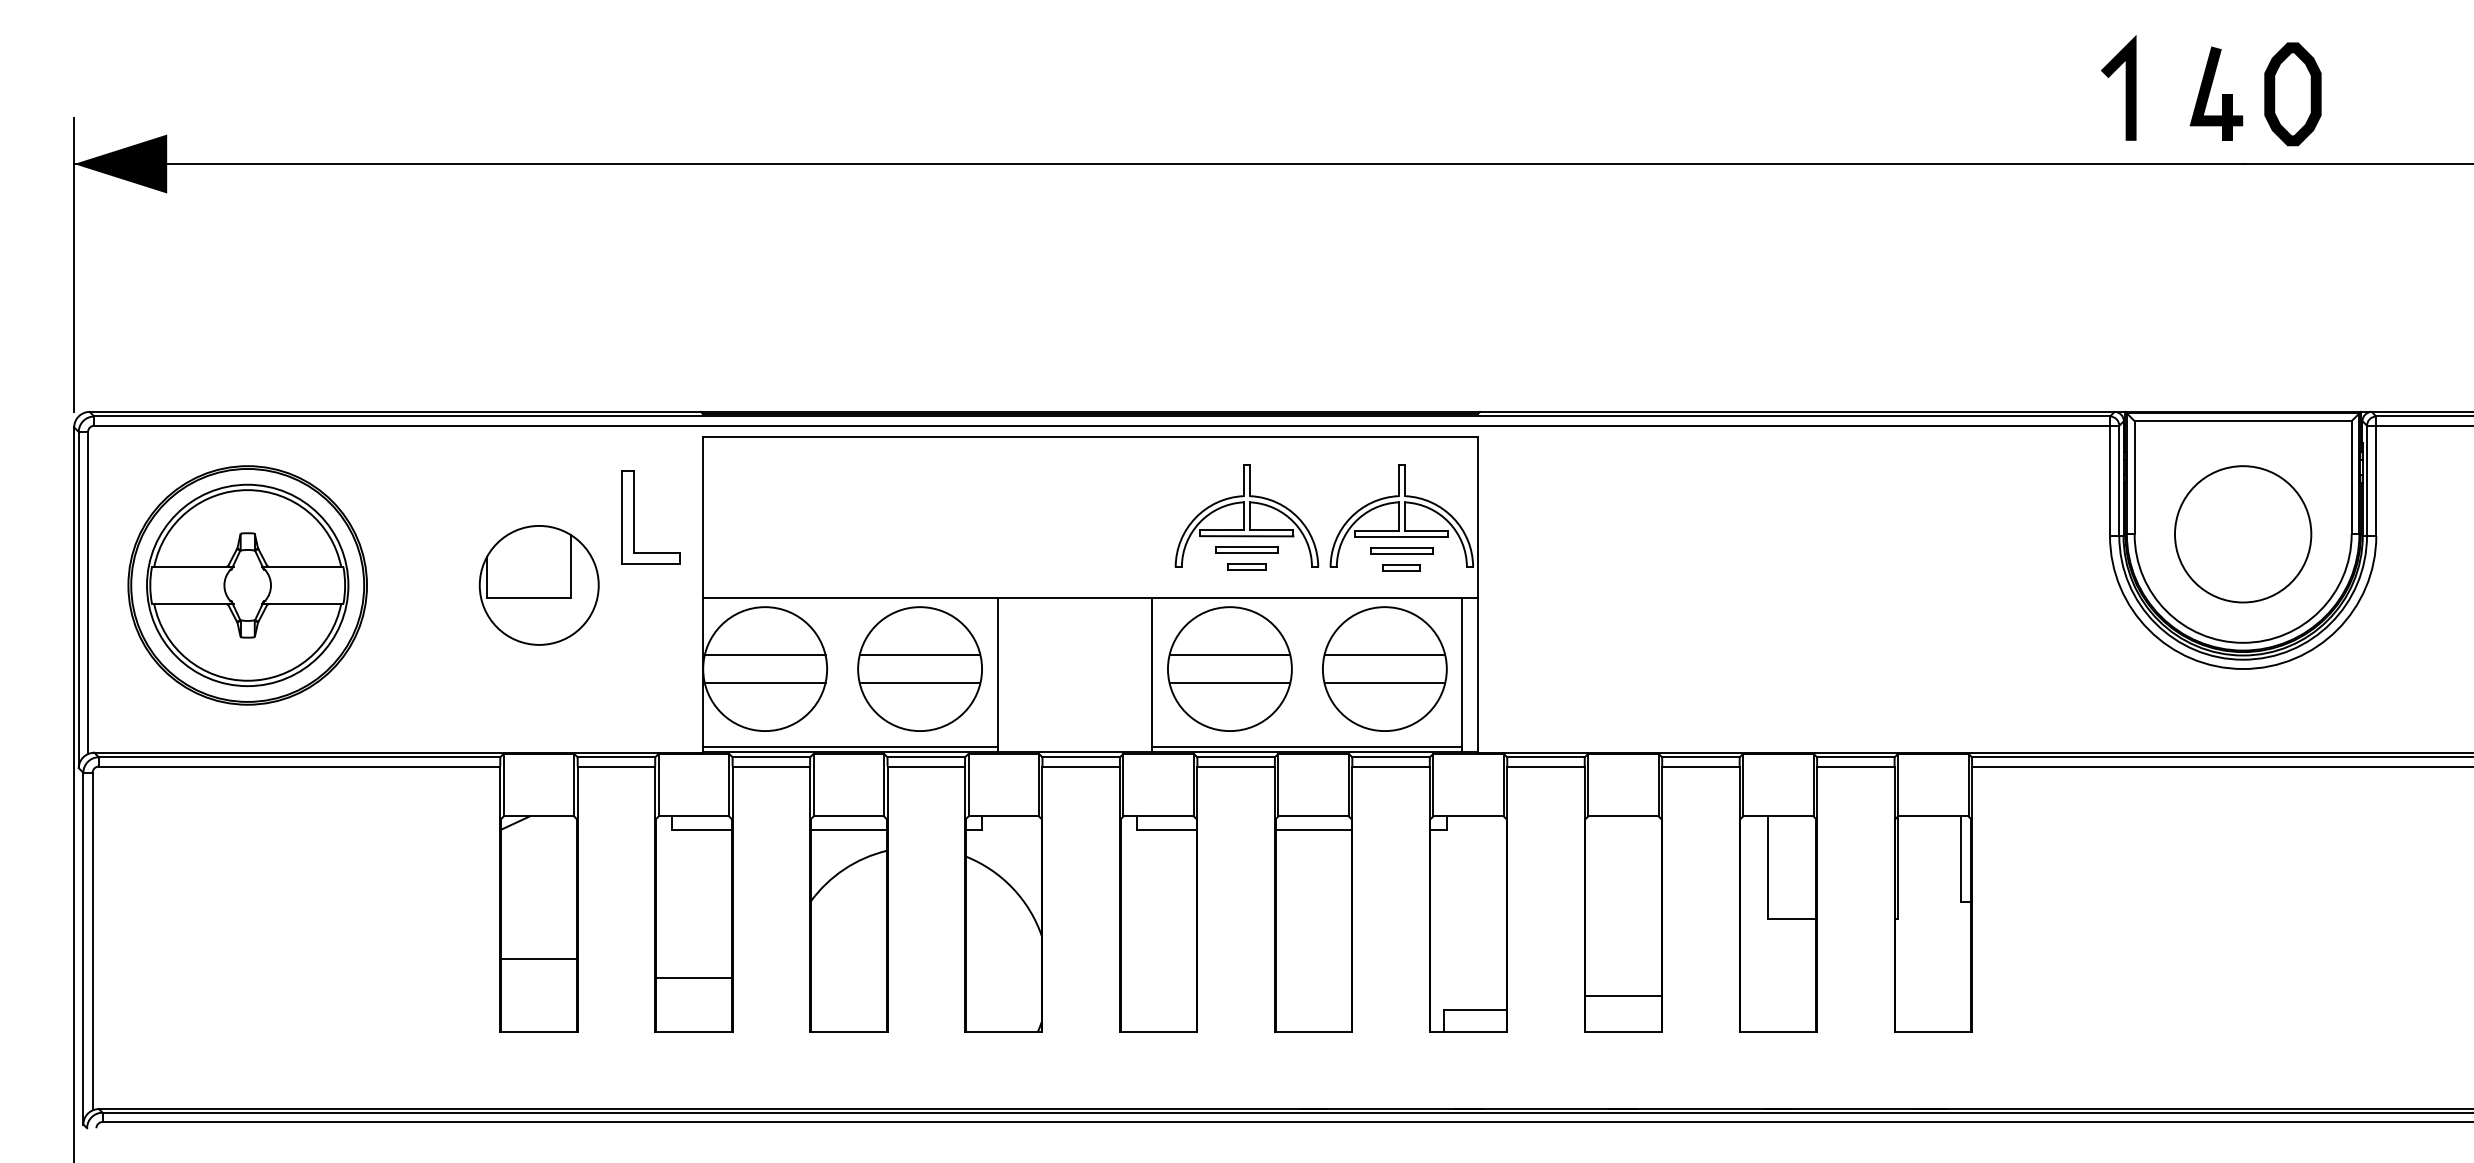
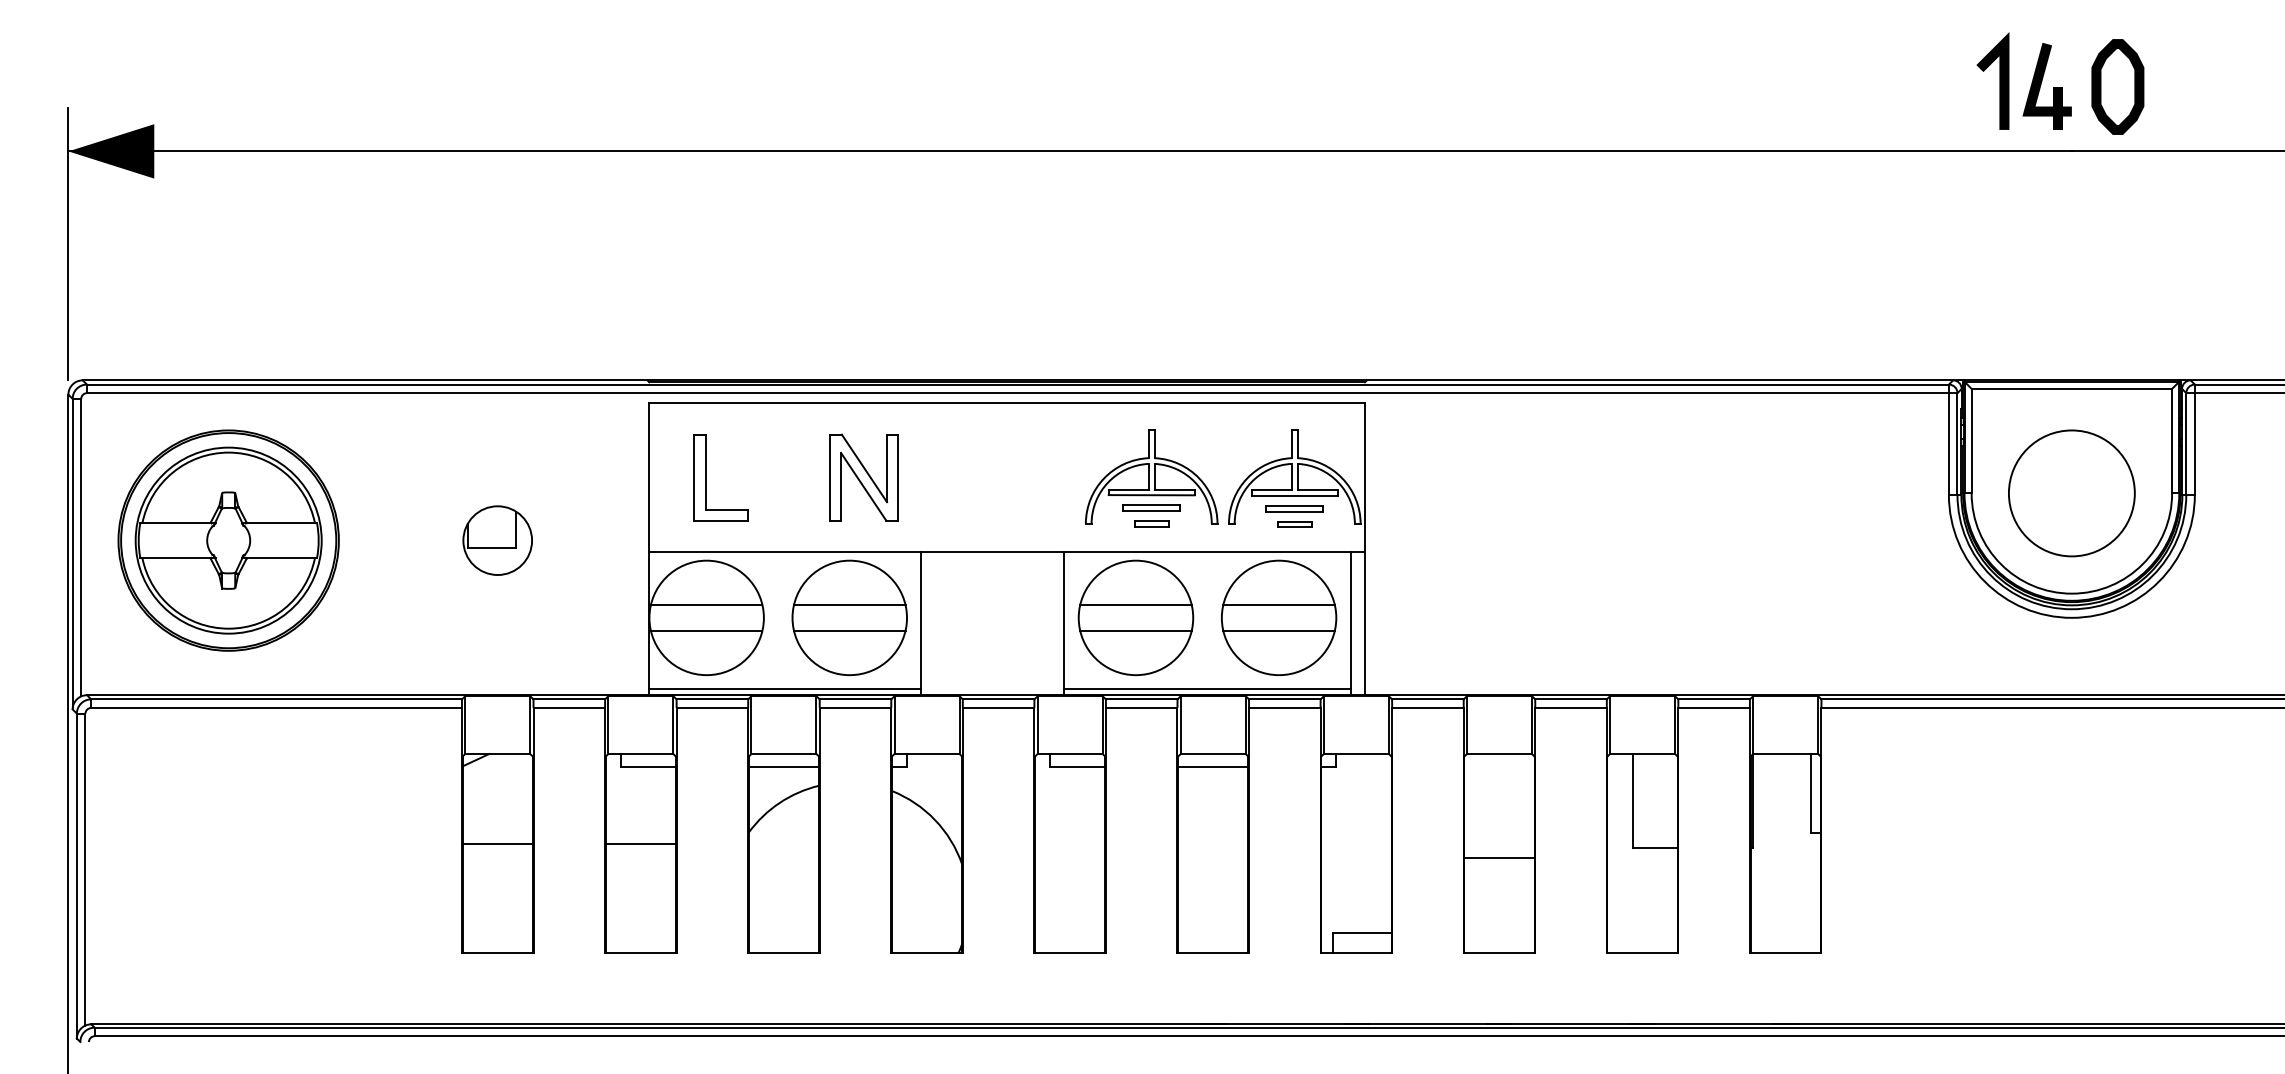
line: (2125, 87) -> (1999, 80), moved
part: (935, 516) -> (864, 476), added
part: (634, 517) -> (706, 477), moved
part: (538, 585) -> (497, 540), size x0.62
line: (538, 958) -> (497, 843), moved
line: (693, 977) -> (640, 843), moved
line: (1623, 996) -> (1499, 858), moved

